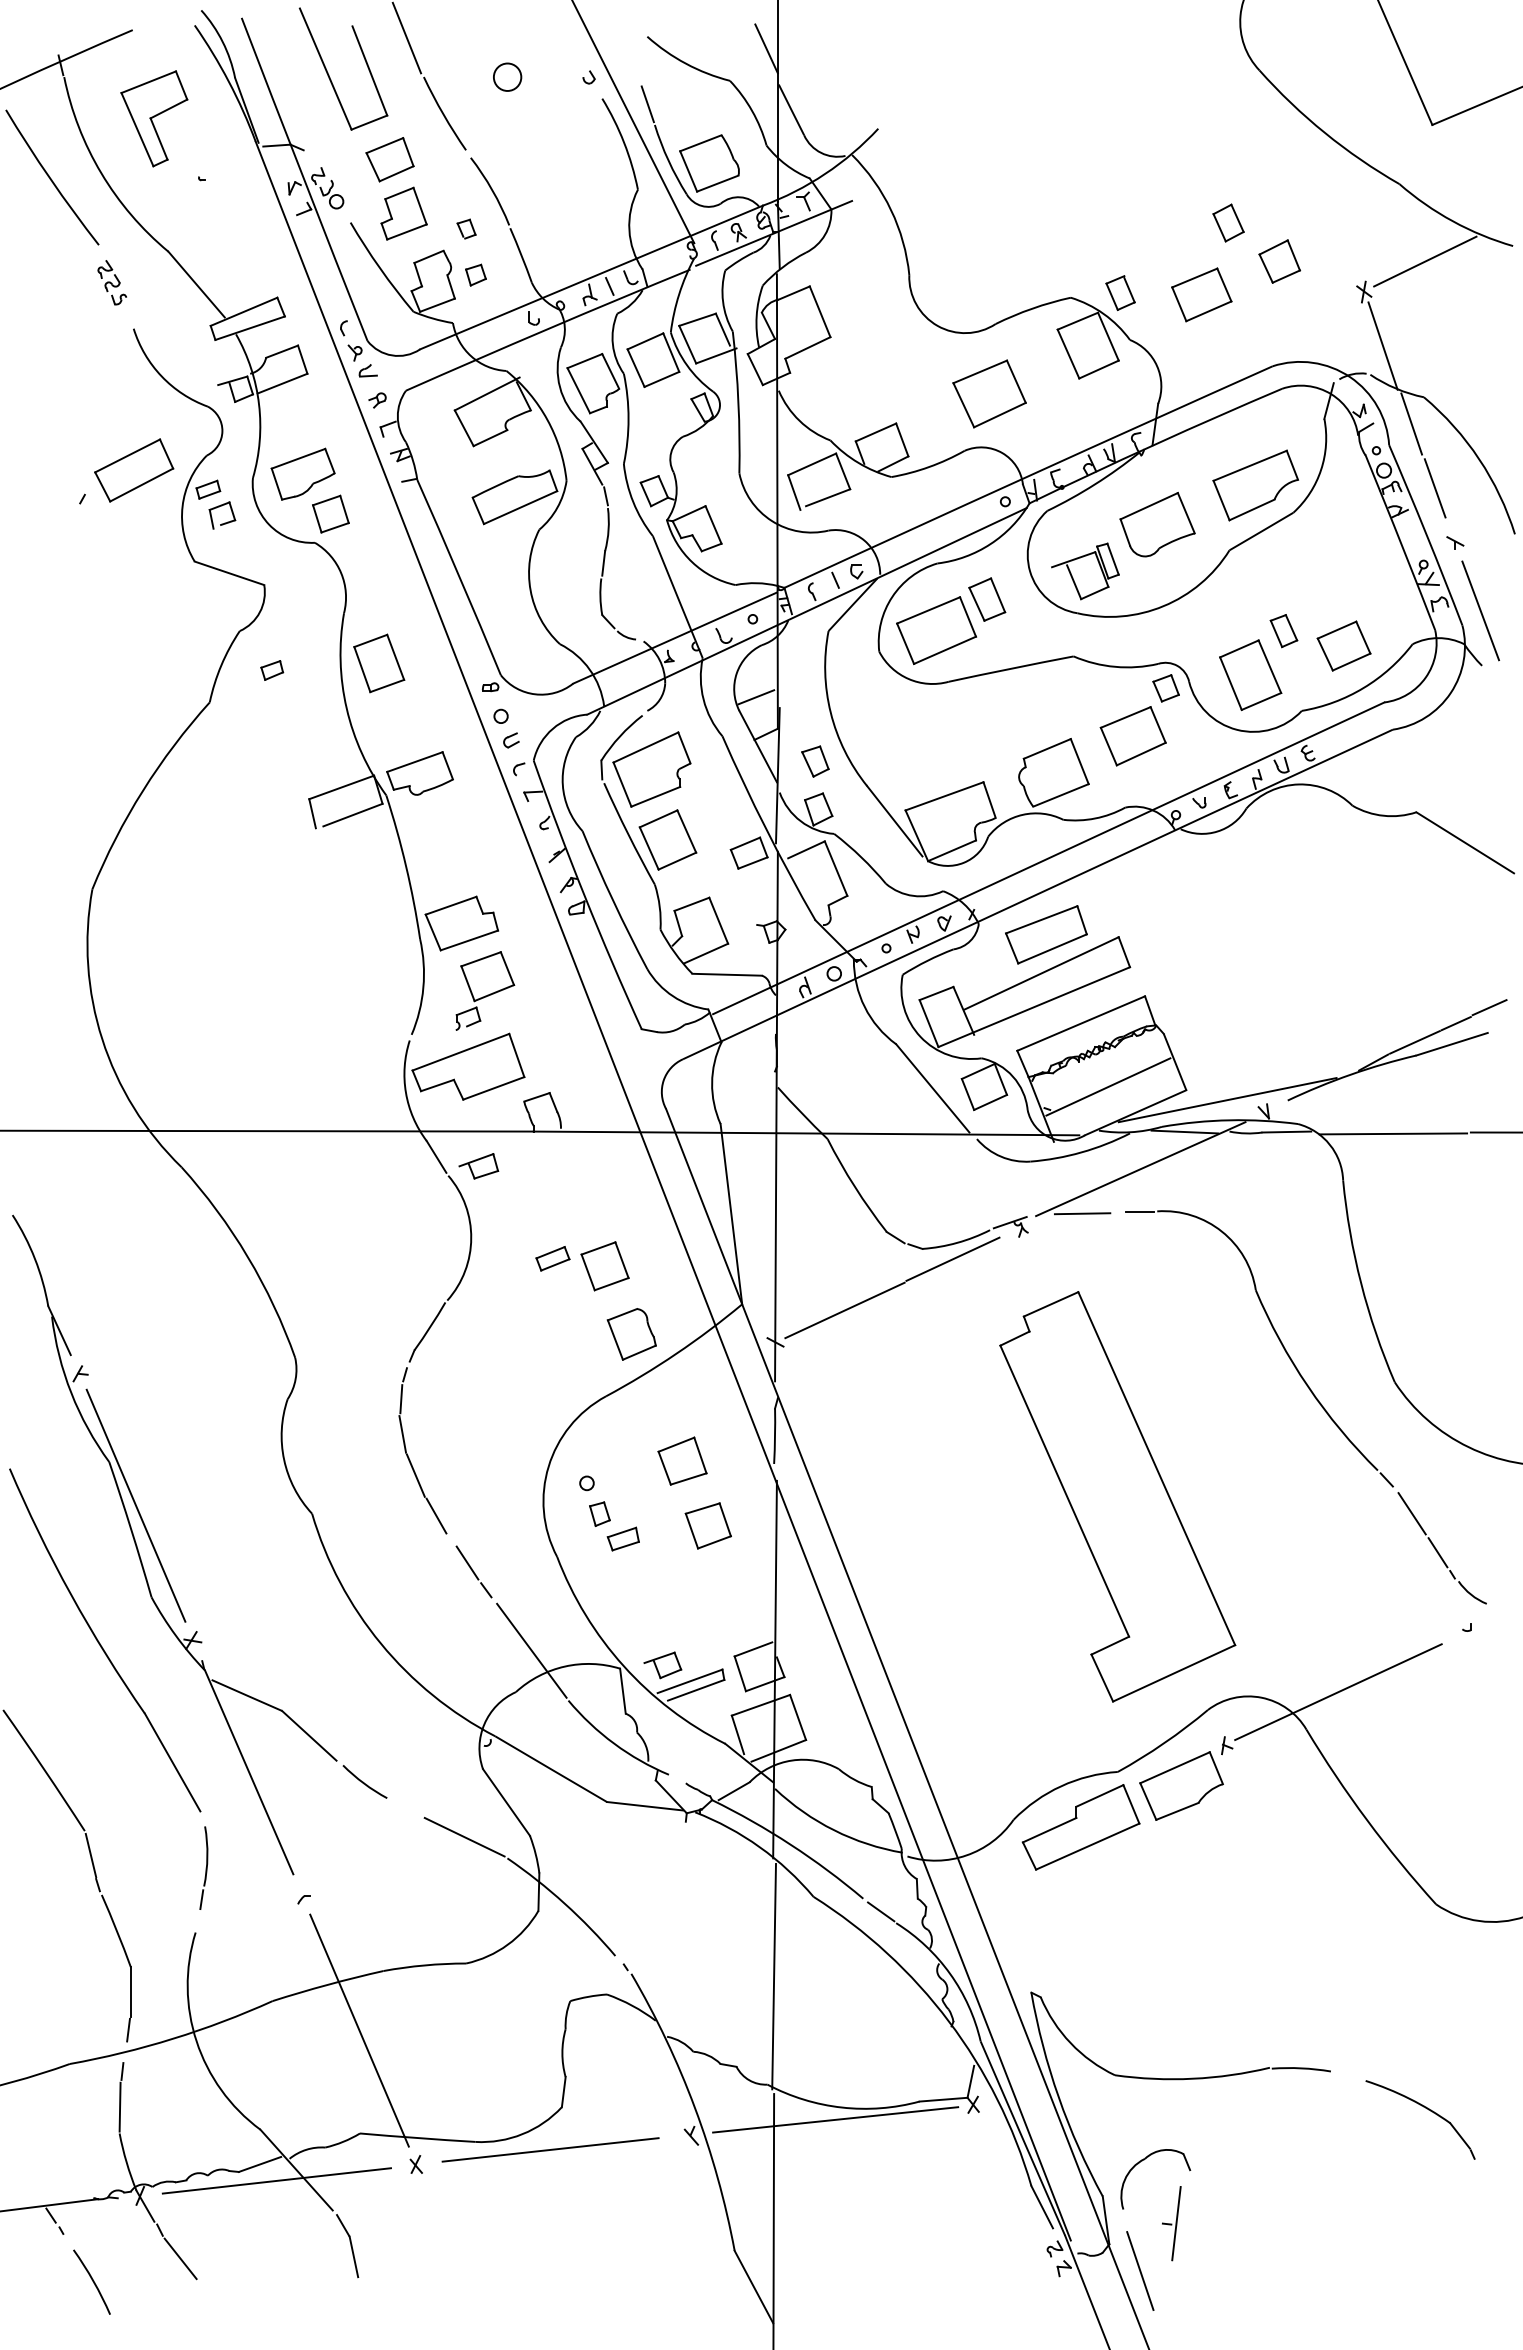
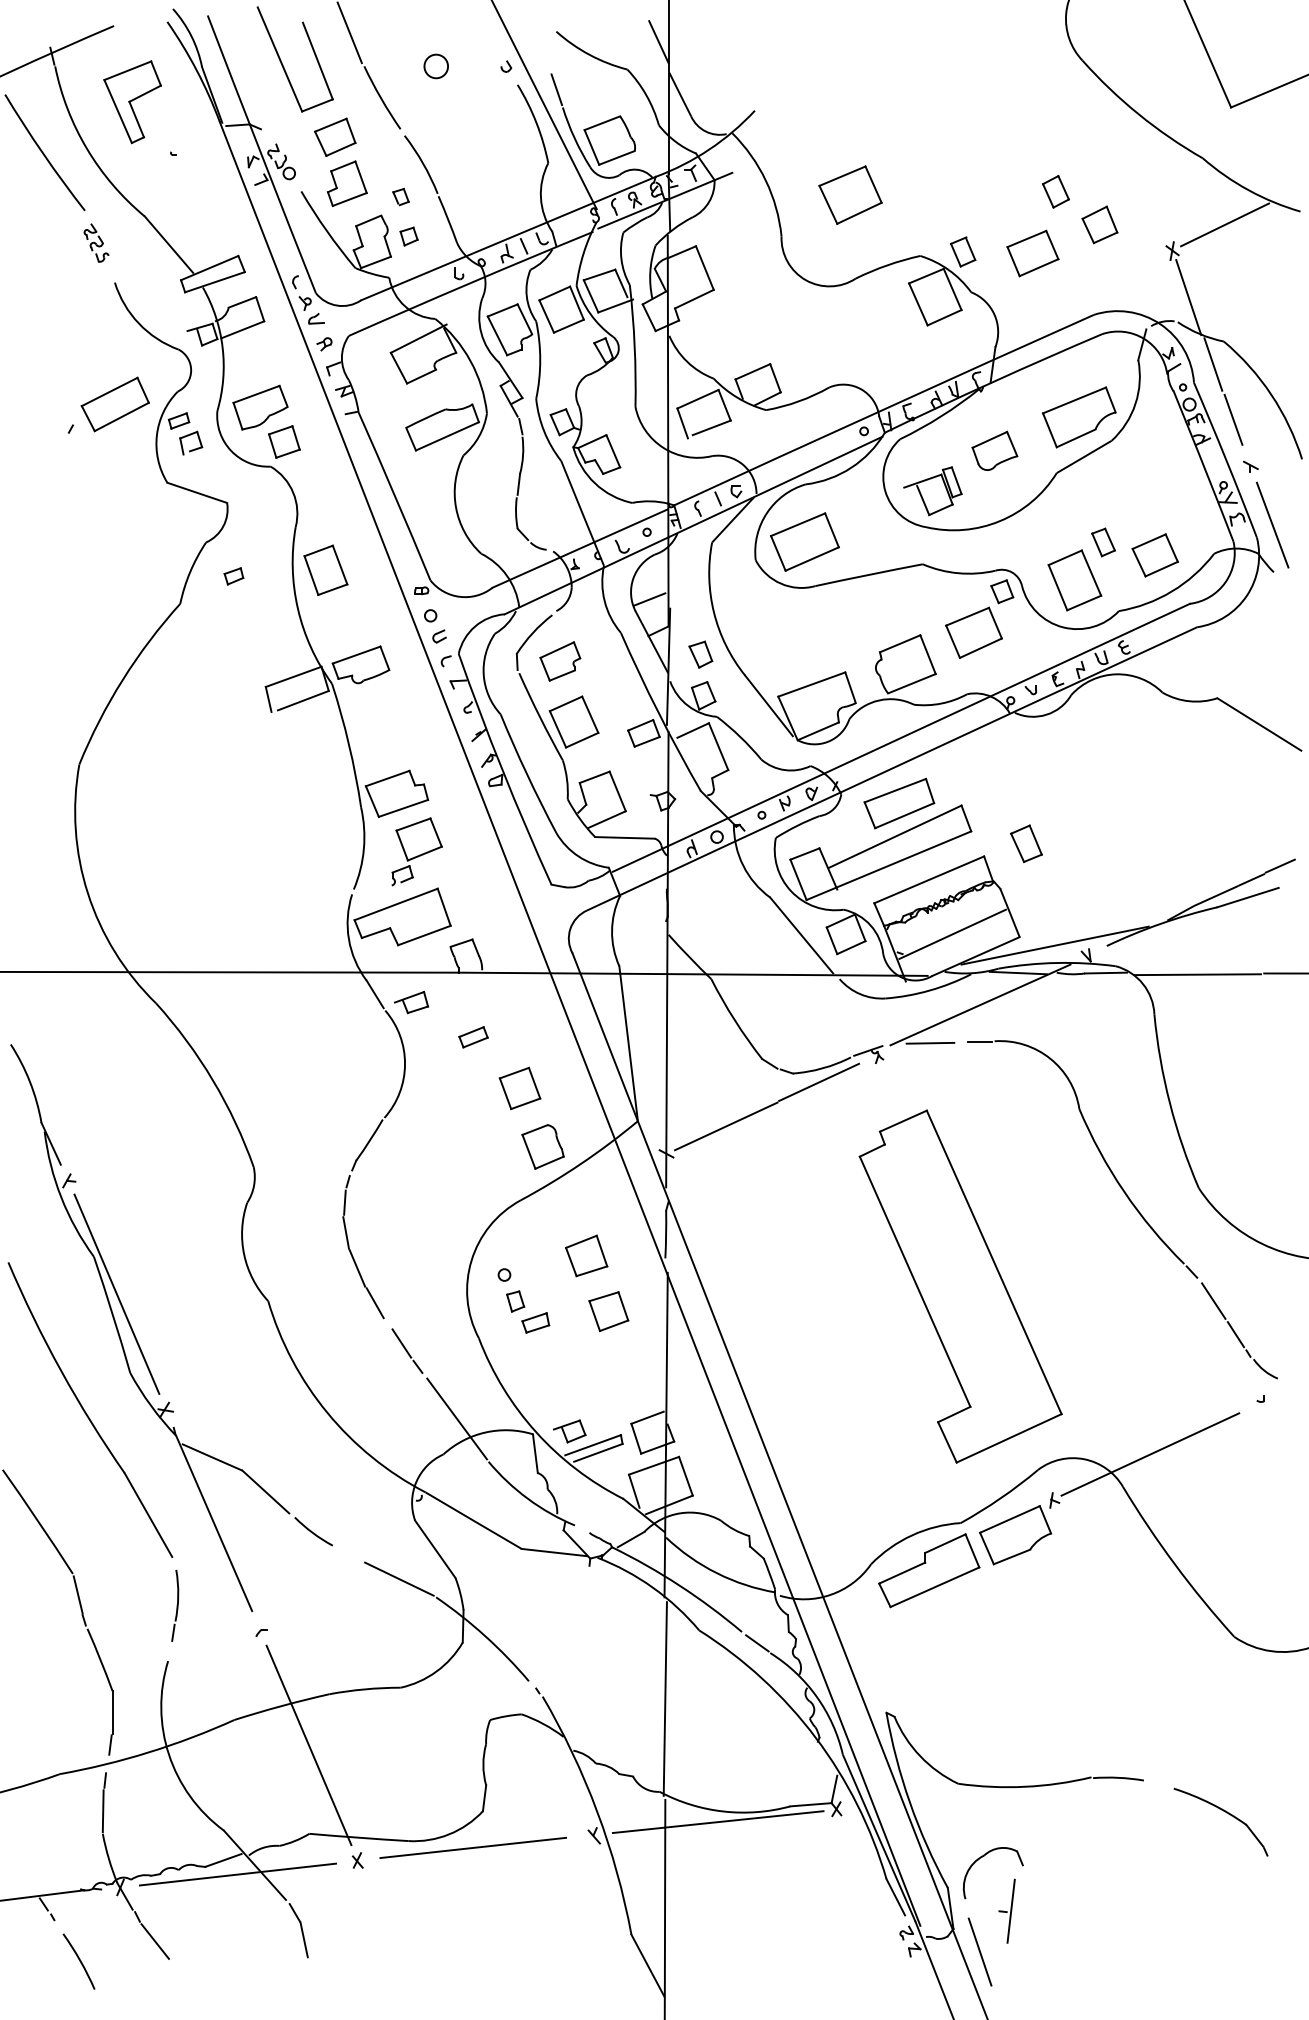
part: (989, 393) -> (850, 194), moved
part: (1157, 524) -> (994, 450), size x0.7
part: (987, 599) -> (1026, 843), moved
part: (651, 769) -> (559, 661), size x0.6
part: (552, 1258) -> (473, 1037), moved

